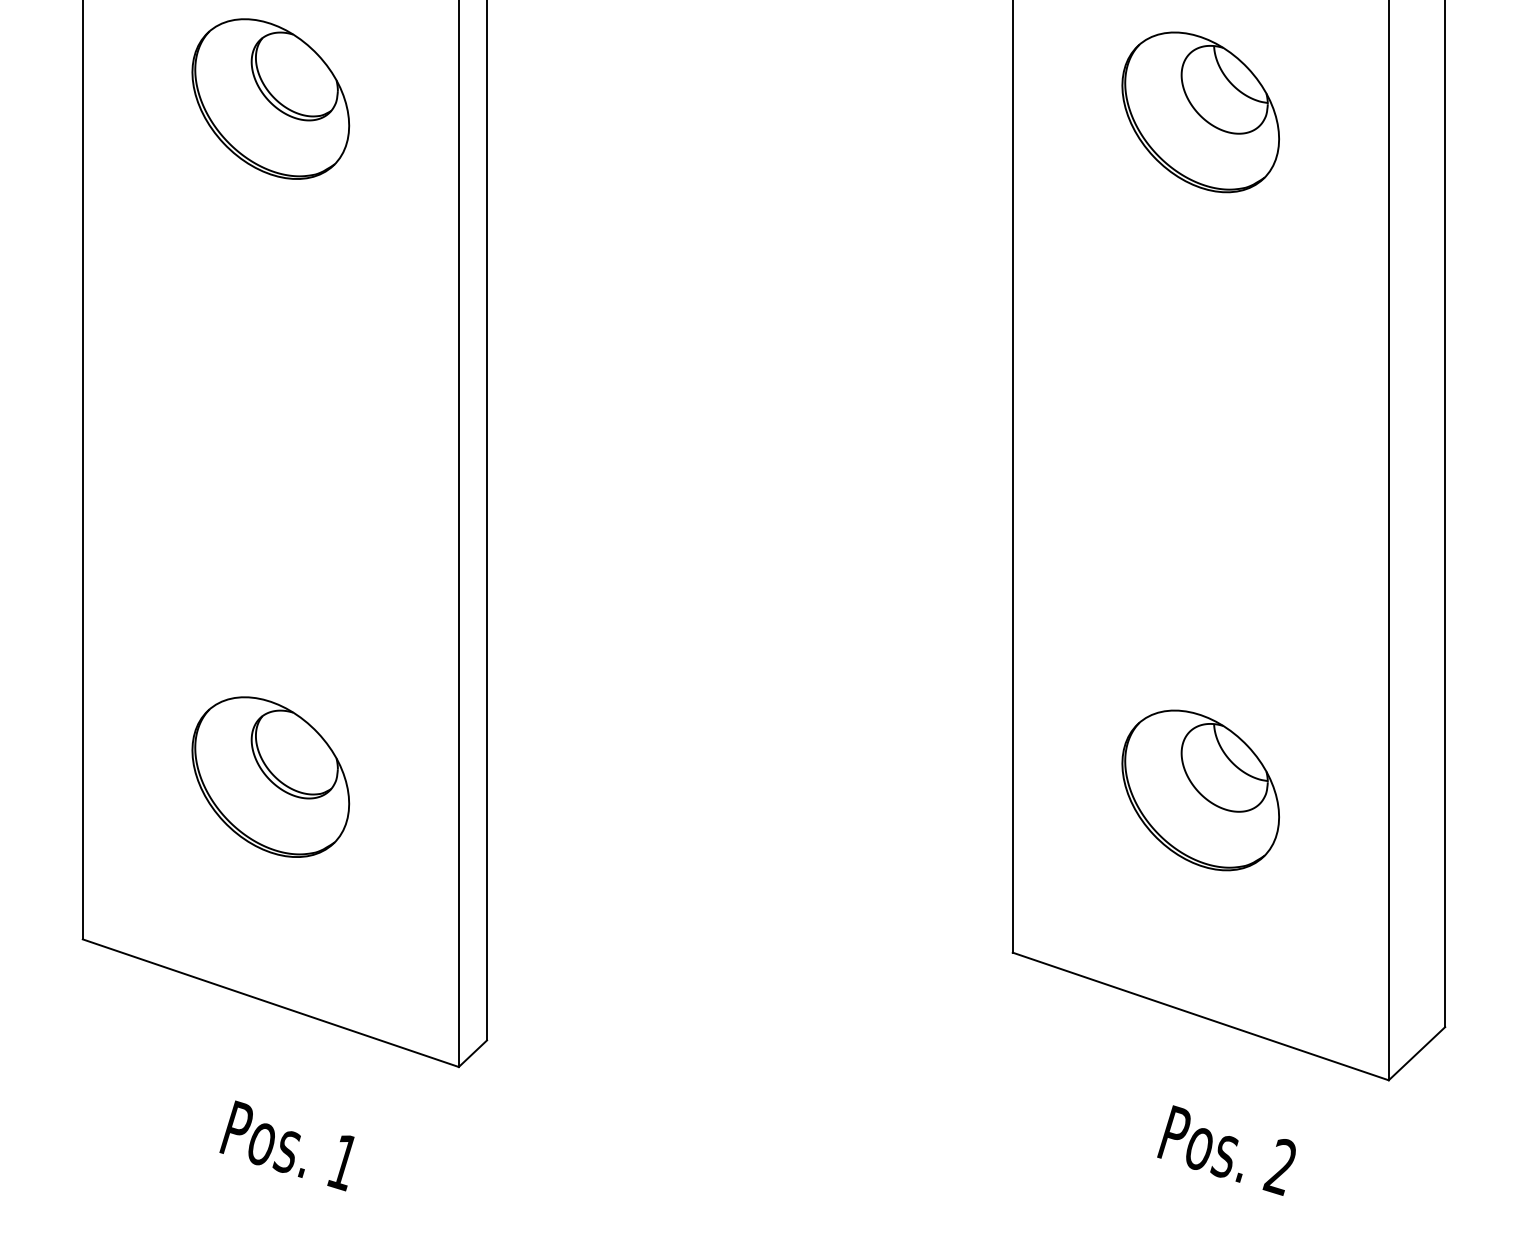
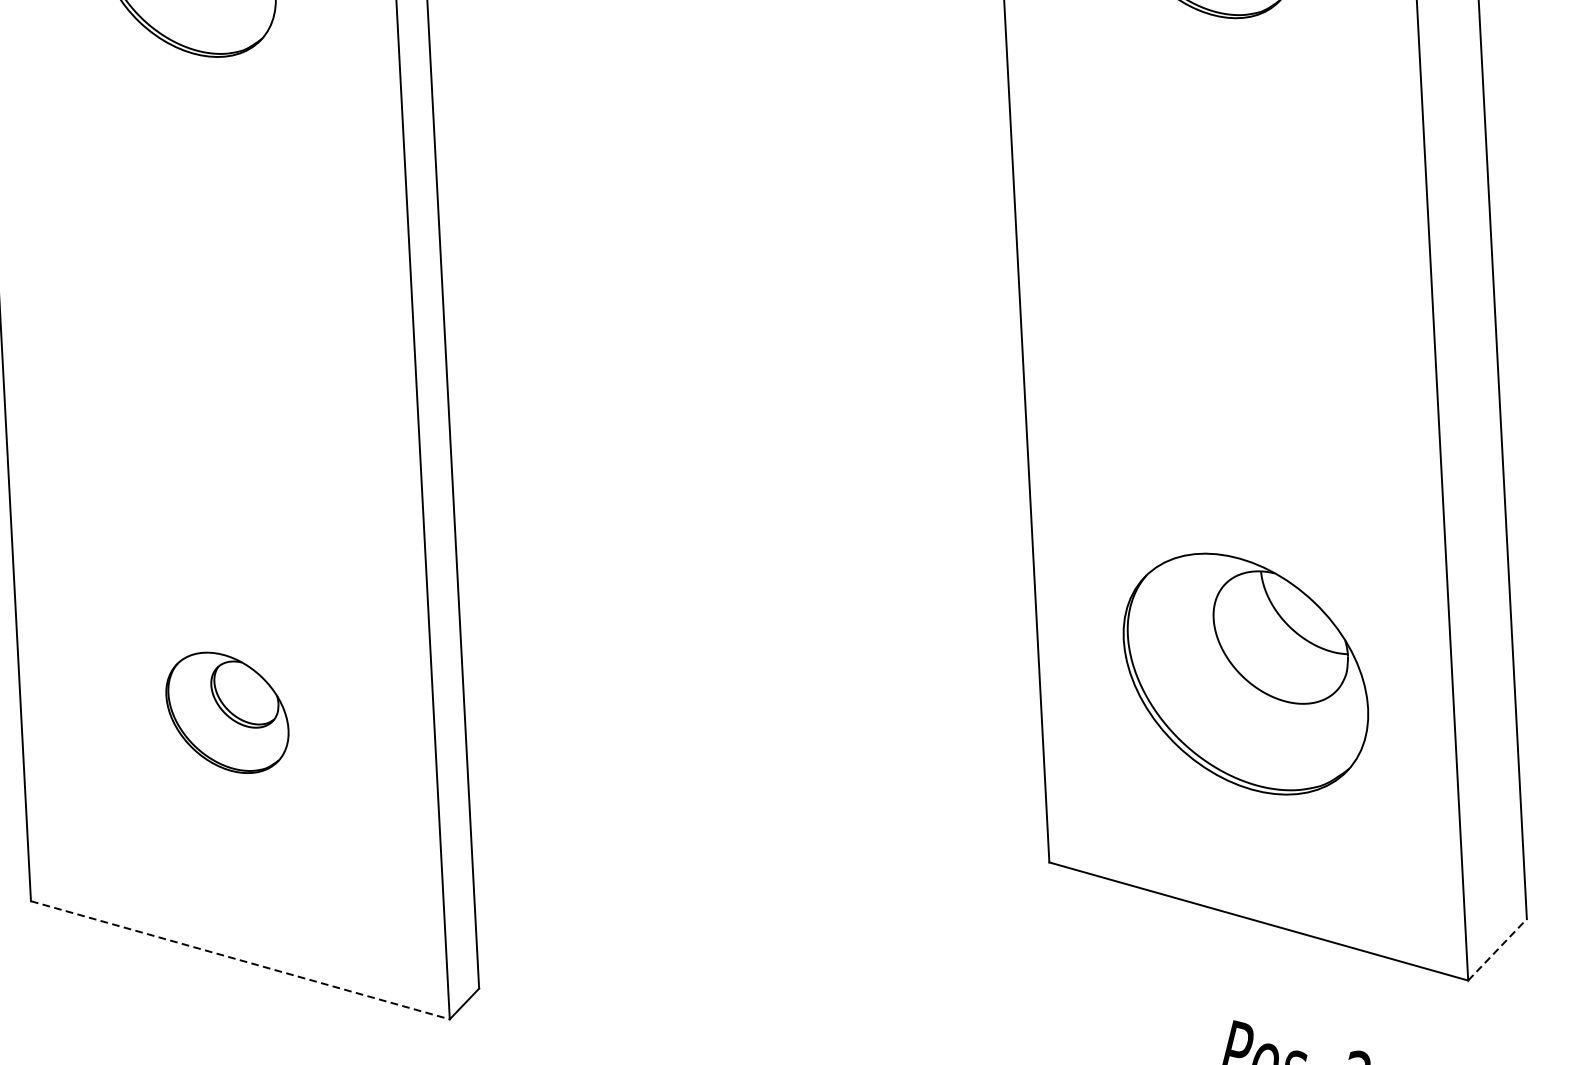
part: (270, 776) -> (227, 712), size x0.7
part: (1200, 790) -> (1245, 674), size x1.4
line: (270, 1003) -> (240, 960), solid -> dashed
line: (1416, 1053) -> (1496, 949), solid -> dashed

